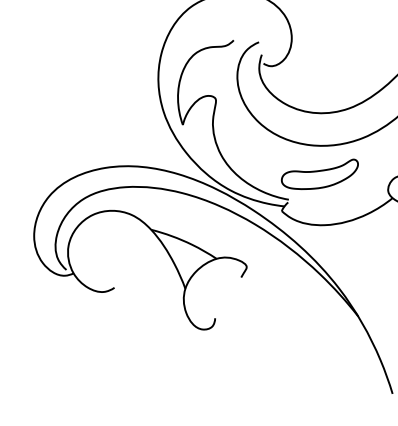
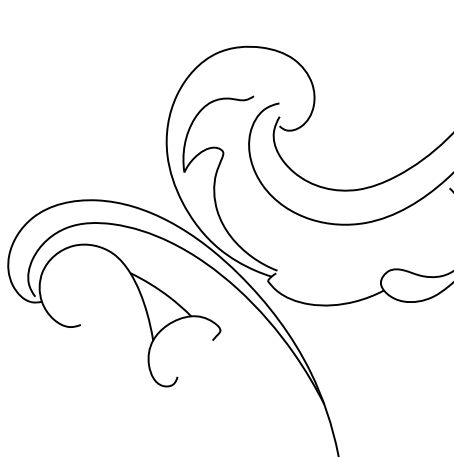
part: (320, 176) -> (314, 253), removed

